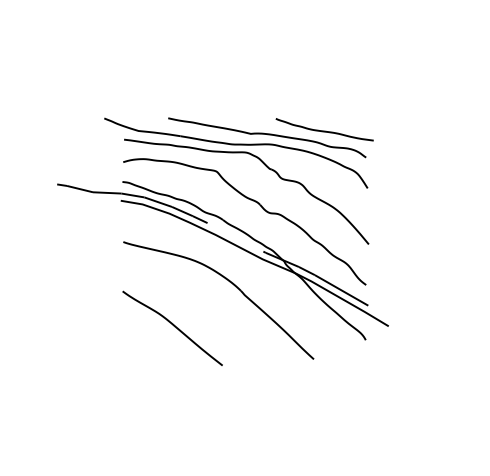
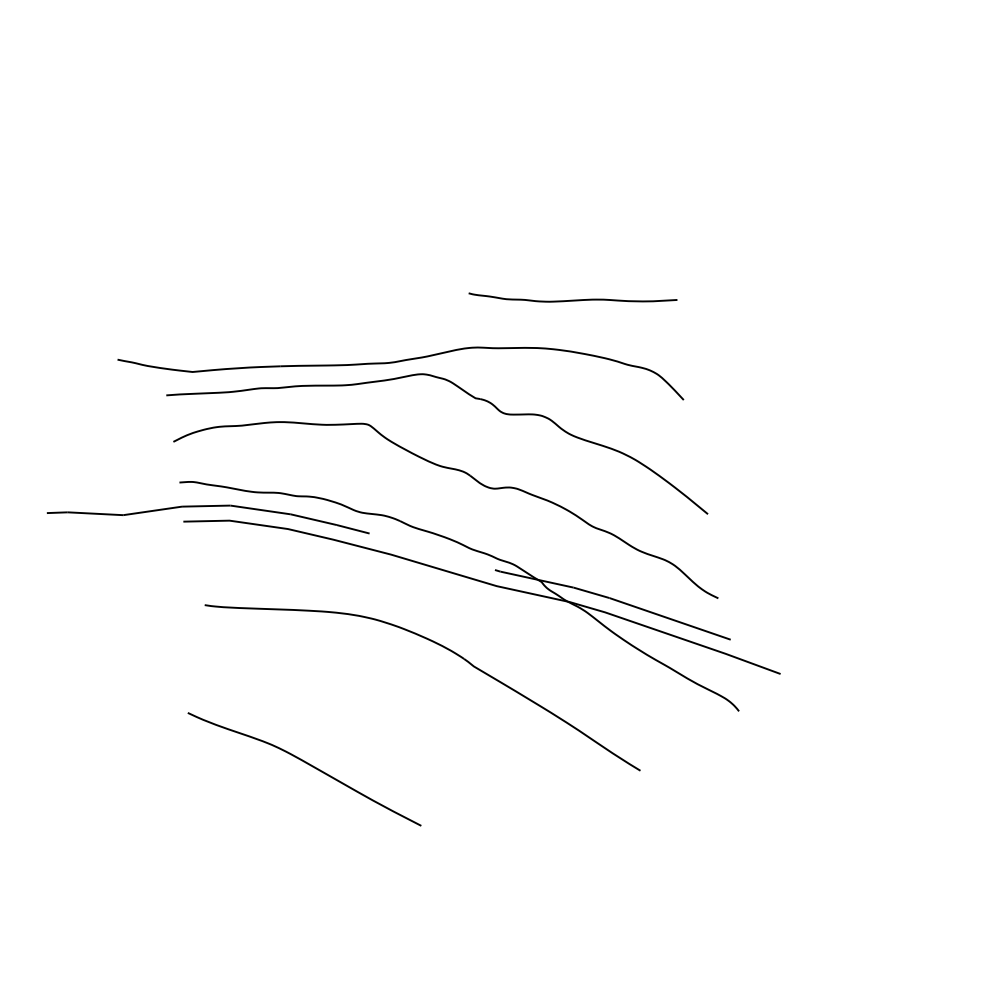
curve: (267, 135) -> (458, 330), removed
curve: (173, 326) -> (305, 764), moved

